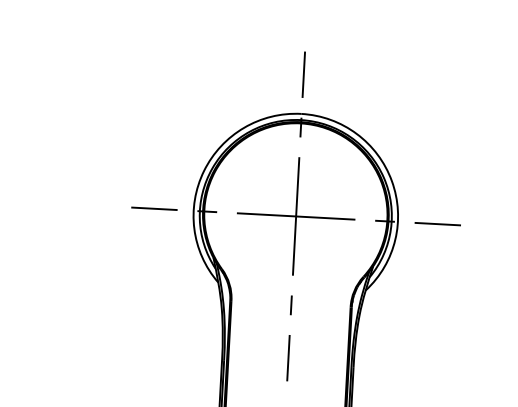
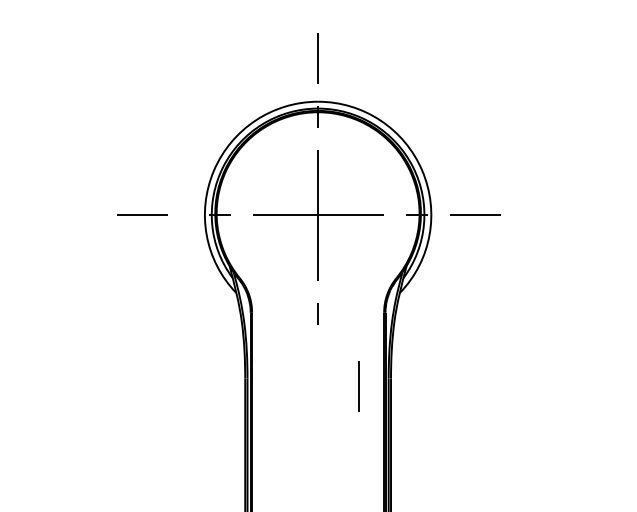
line: (154, 207) -> (142, 214), moved
line: (287, 358) -> (358, 386), moved

